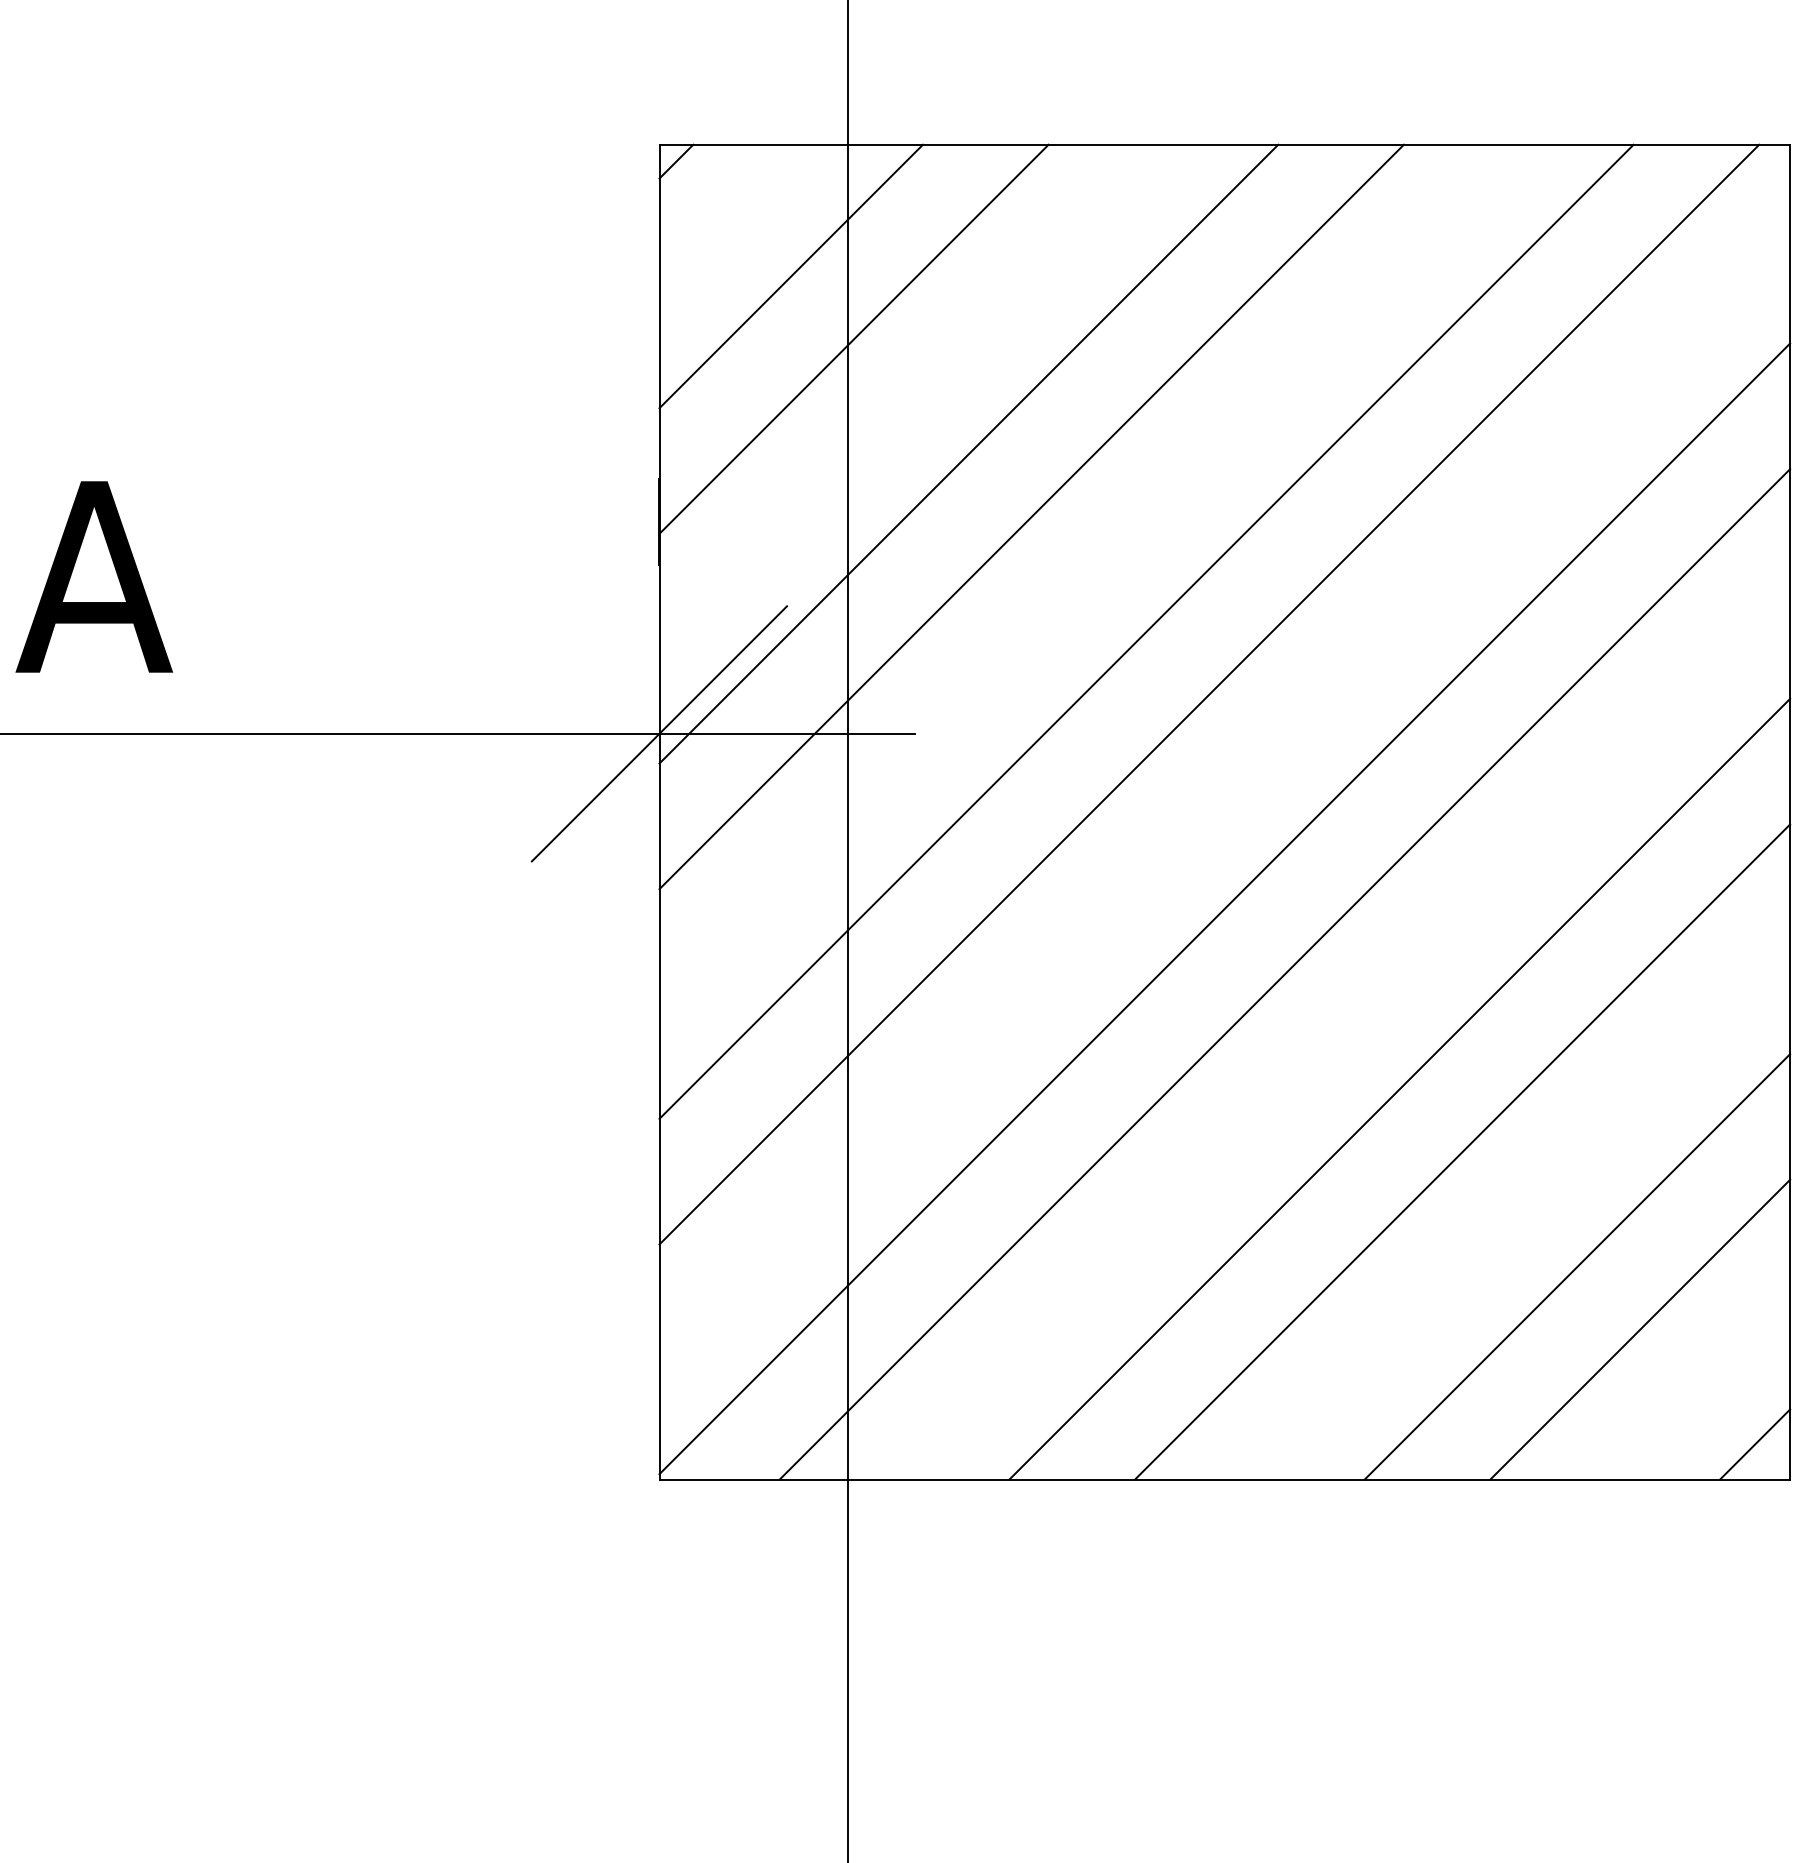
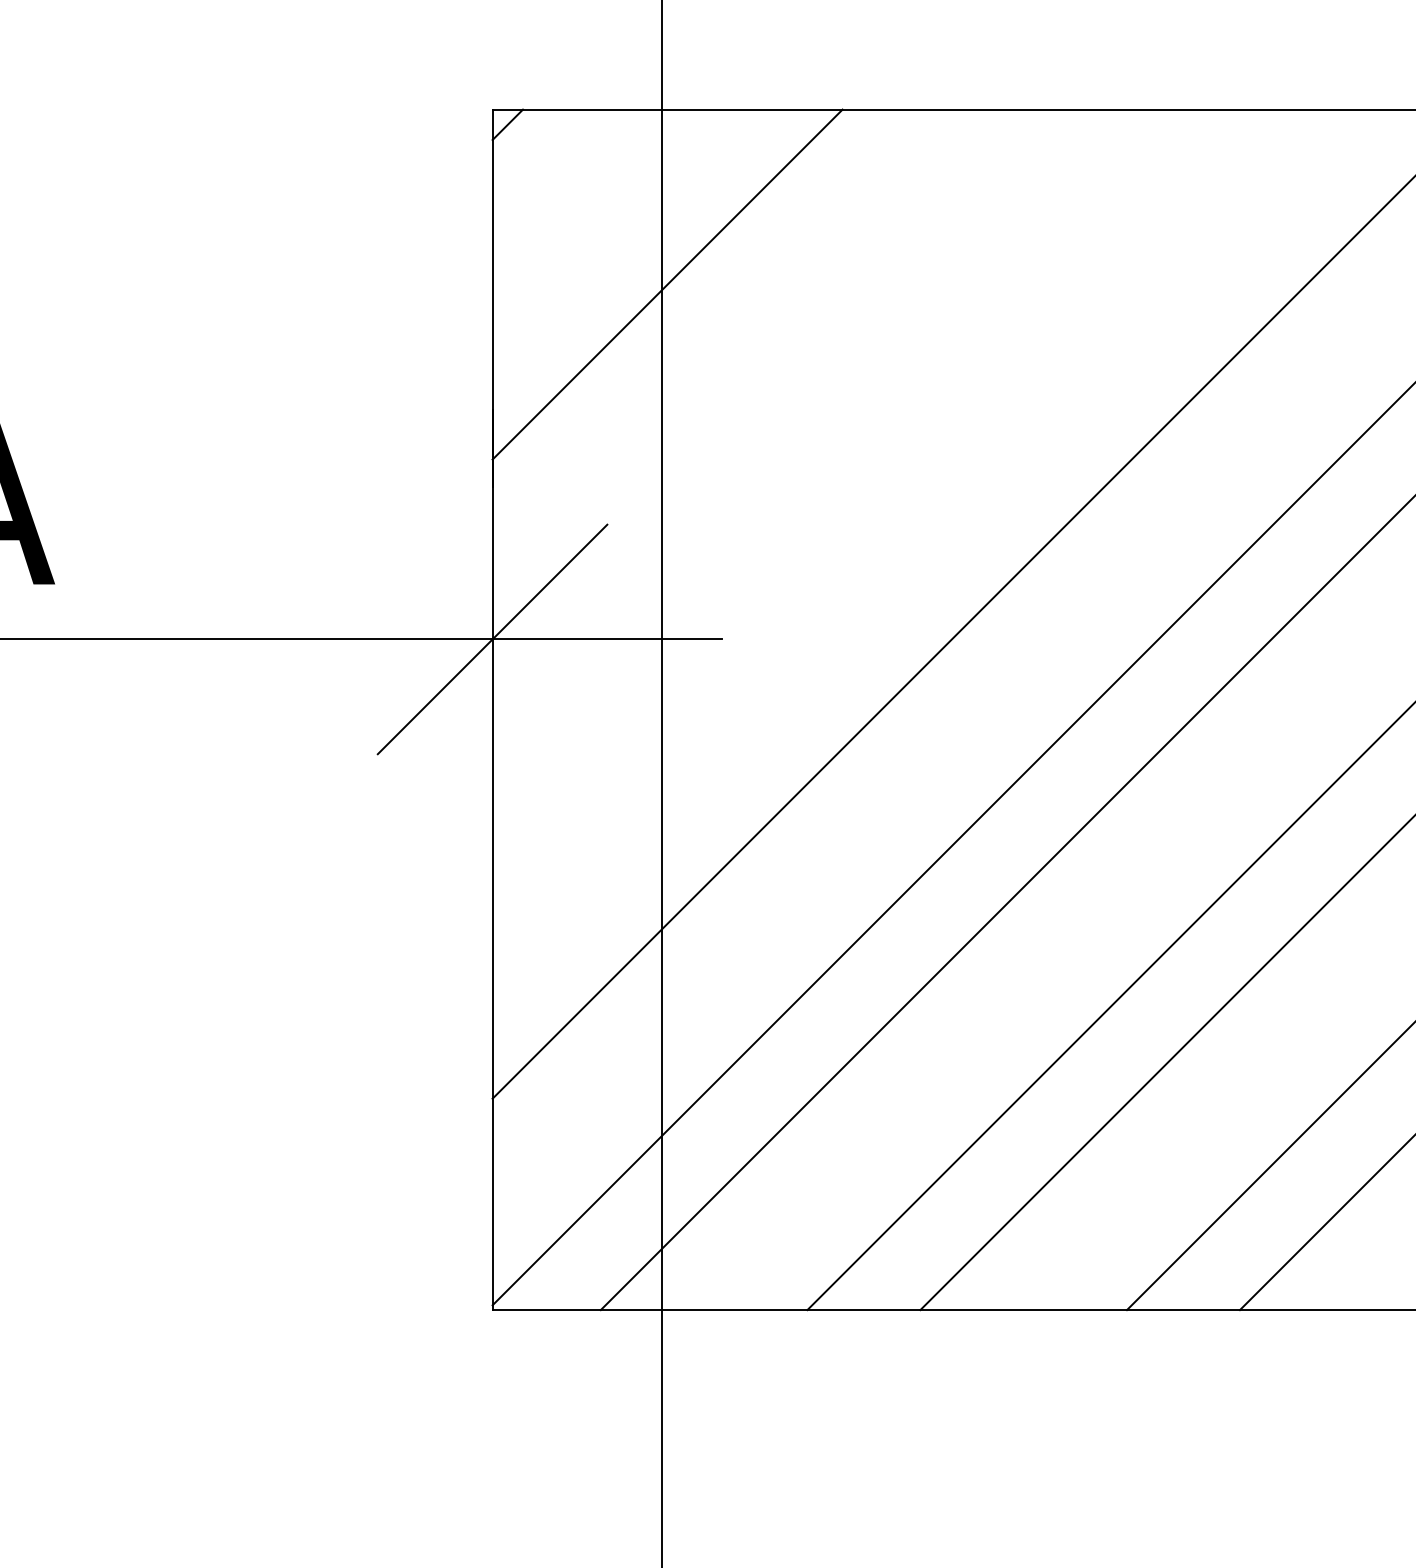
line: (790, 276) -> (610, 228), removed
line: (968, 453) -> (770, 387), removed
line: (1031, 516) -> (827, 443), removed
line: (1146, 631) -> (930, 547), removed

